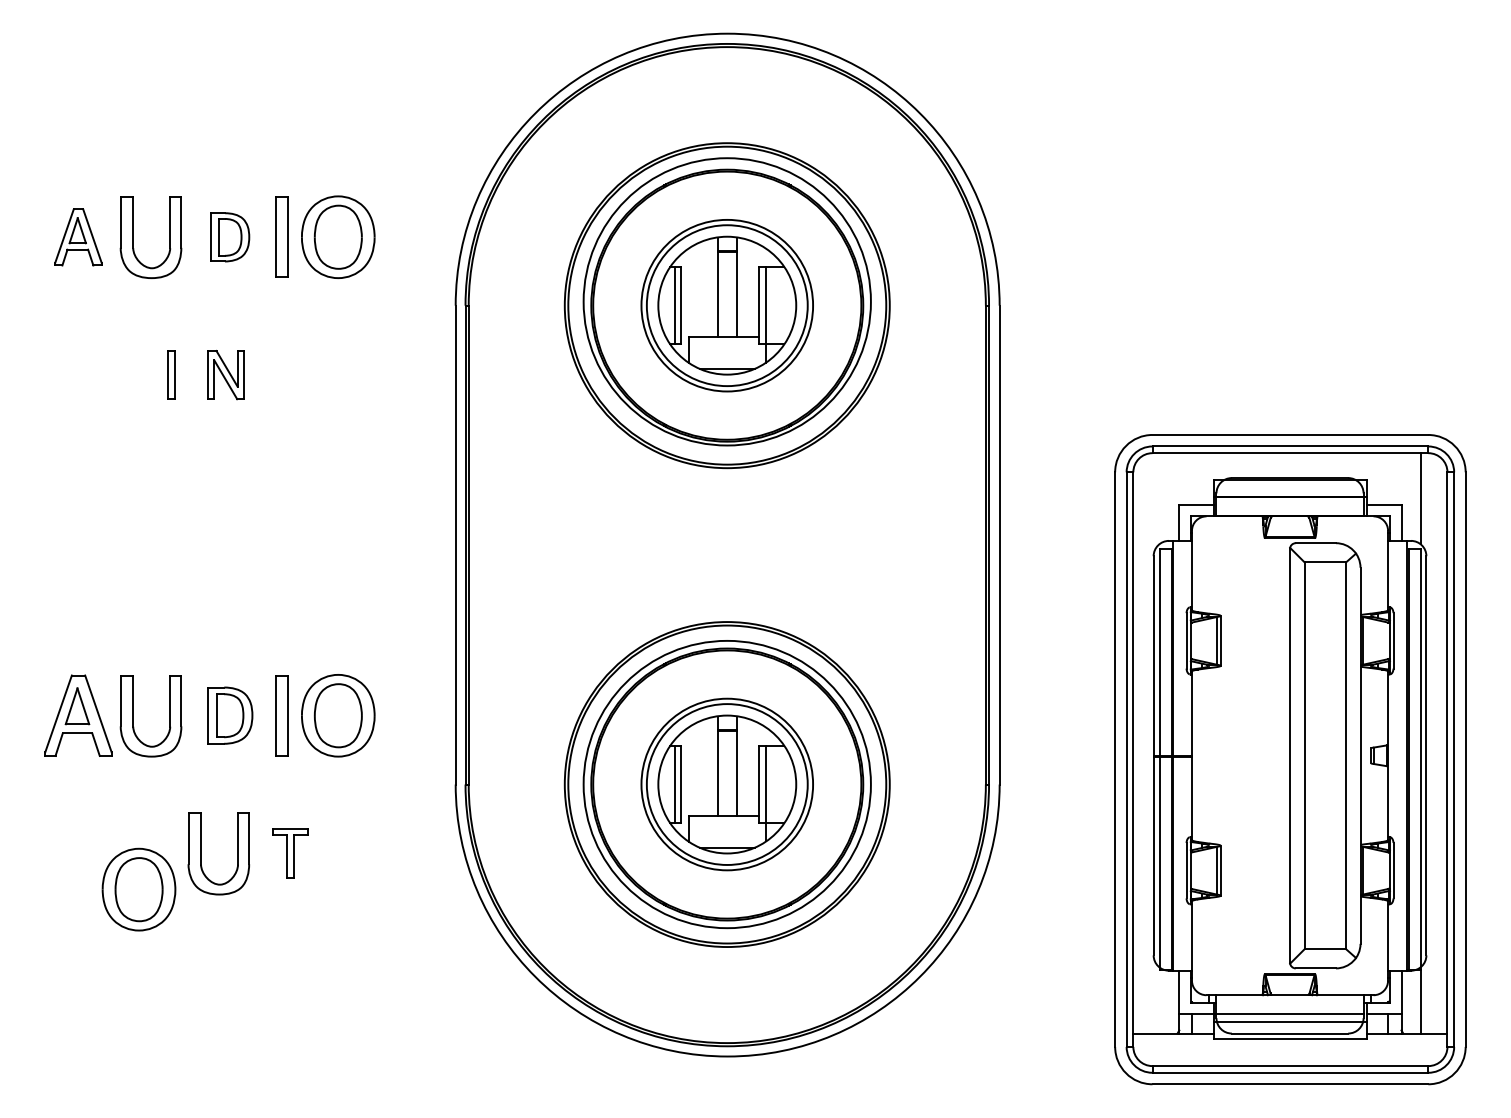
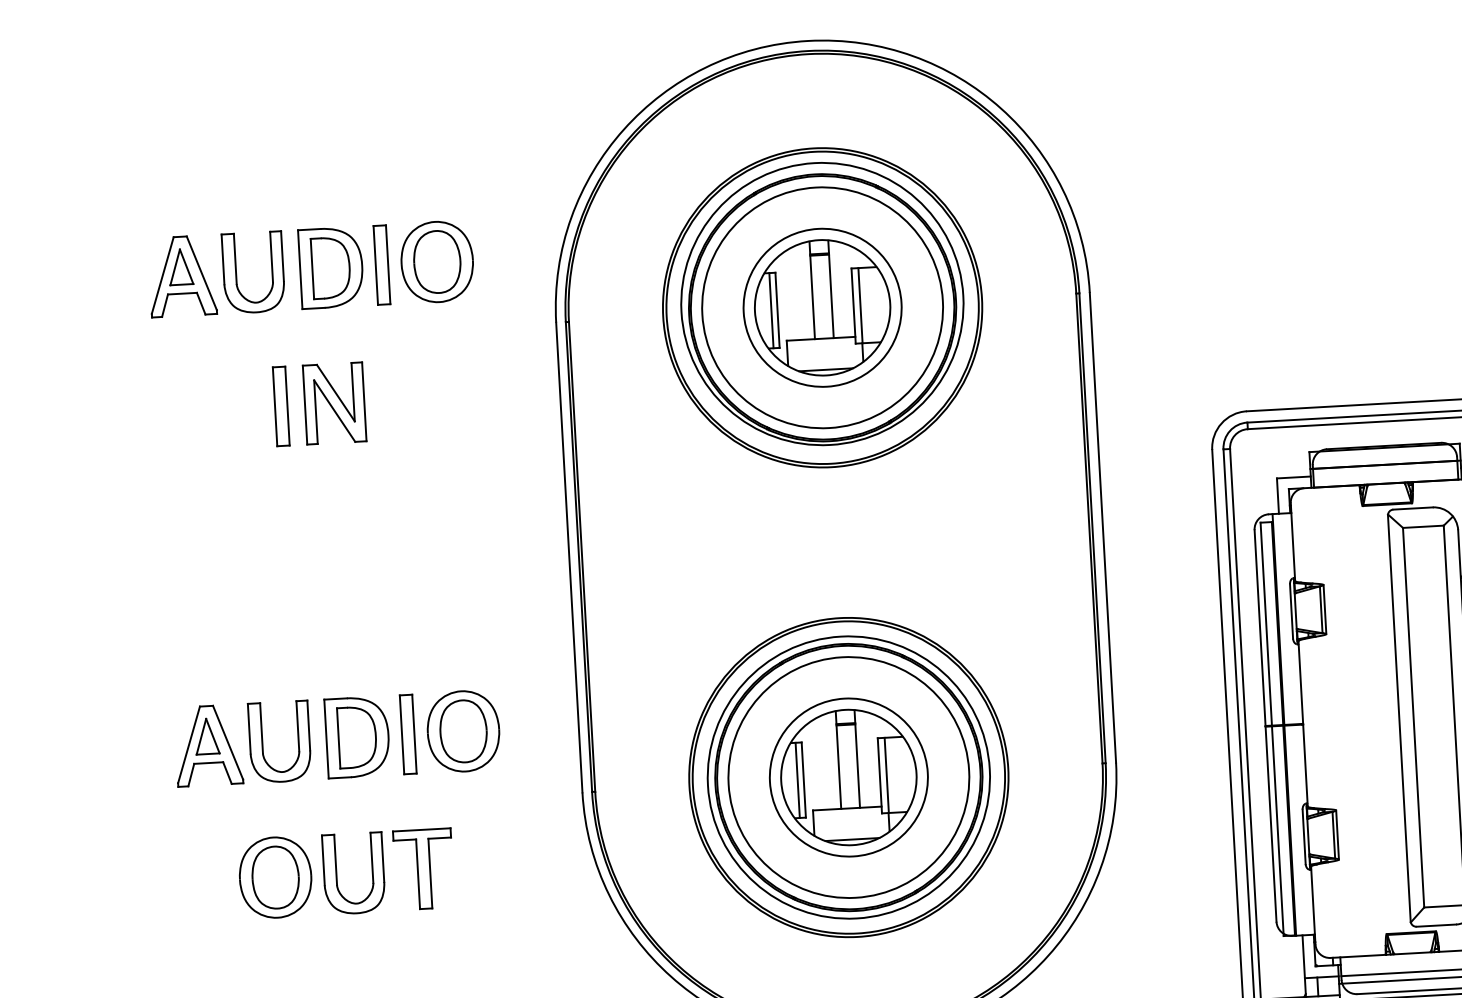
part: (78, 237) -> (182, 276), size x1.43
part: (230, 237) -> (331, 268), size x1.67
circle: (726, 305) -> (821, 307), size x1.43
part: (171, 374) -> (281, 405), size x1.67
part: (225, 374) -> (334, 402), size x1.67
part: (230, 715) -> (357, 737), size x1.43
circle: (726, 784) -> (848, 777), size x1.43
part: (290, 853) -> (424, 869), size x1.67
part: (138, 889) -> (275, 877), moved

